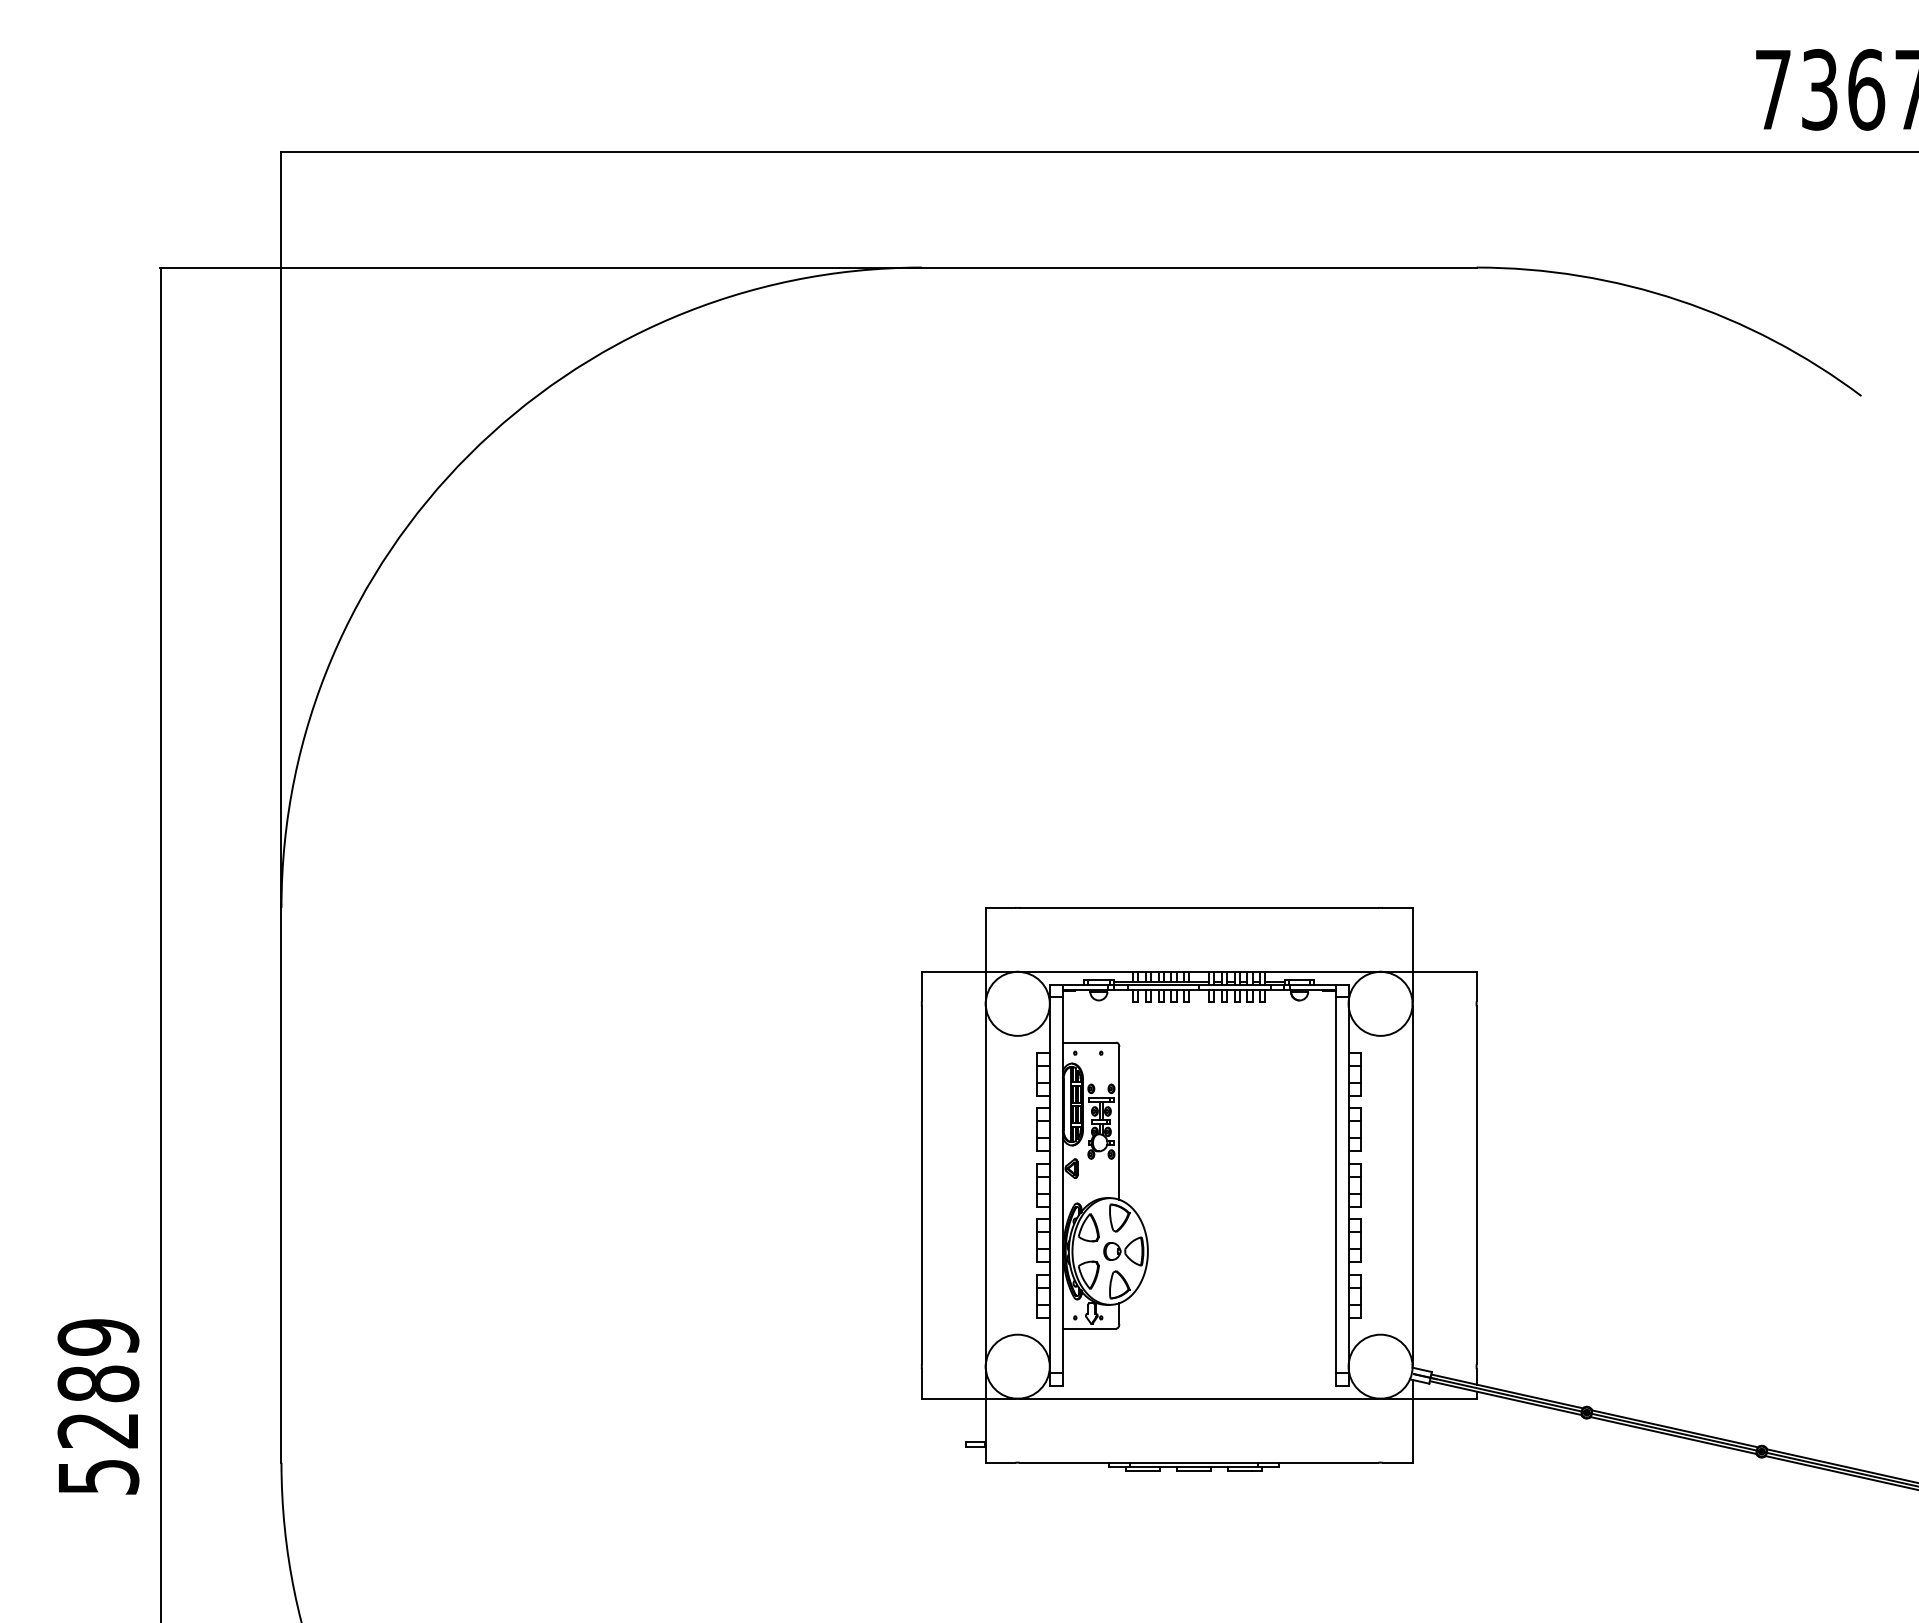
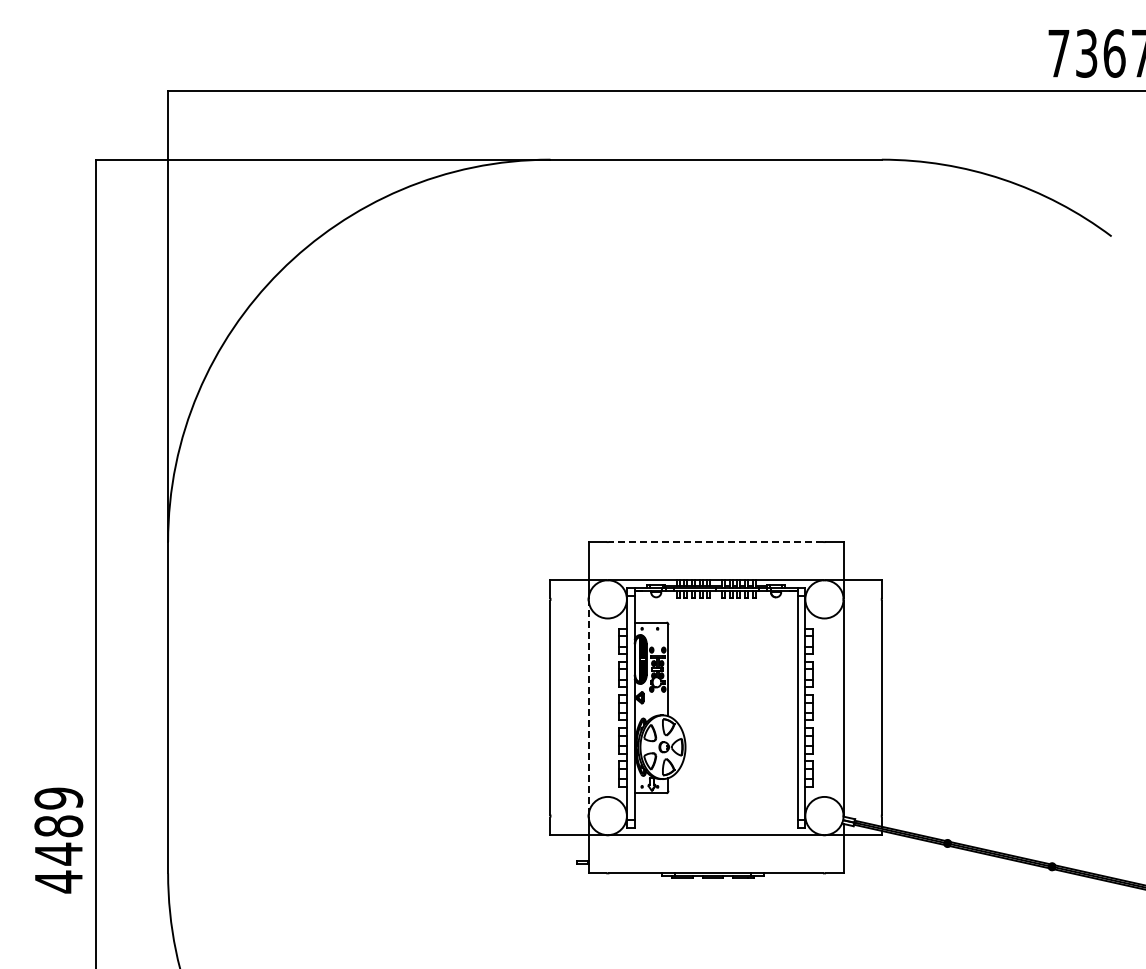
line: (1199, 908) -> (716, 542), solid -> dashed
line: (985, 1184) -> (588, 707), solid -> dashed
text: (97, 1452) -> (58, 867), 5289 -> 4489

